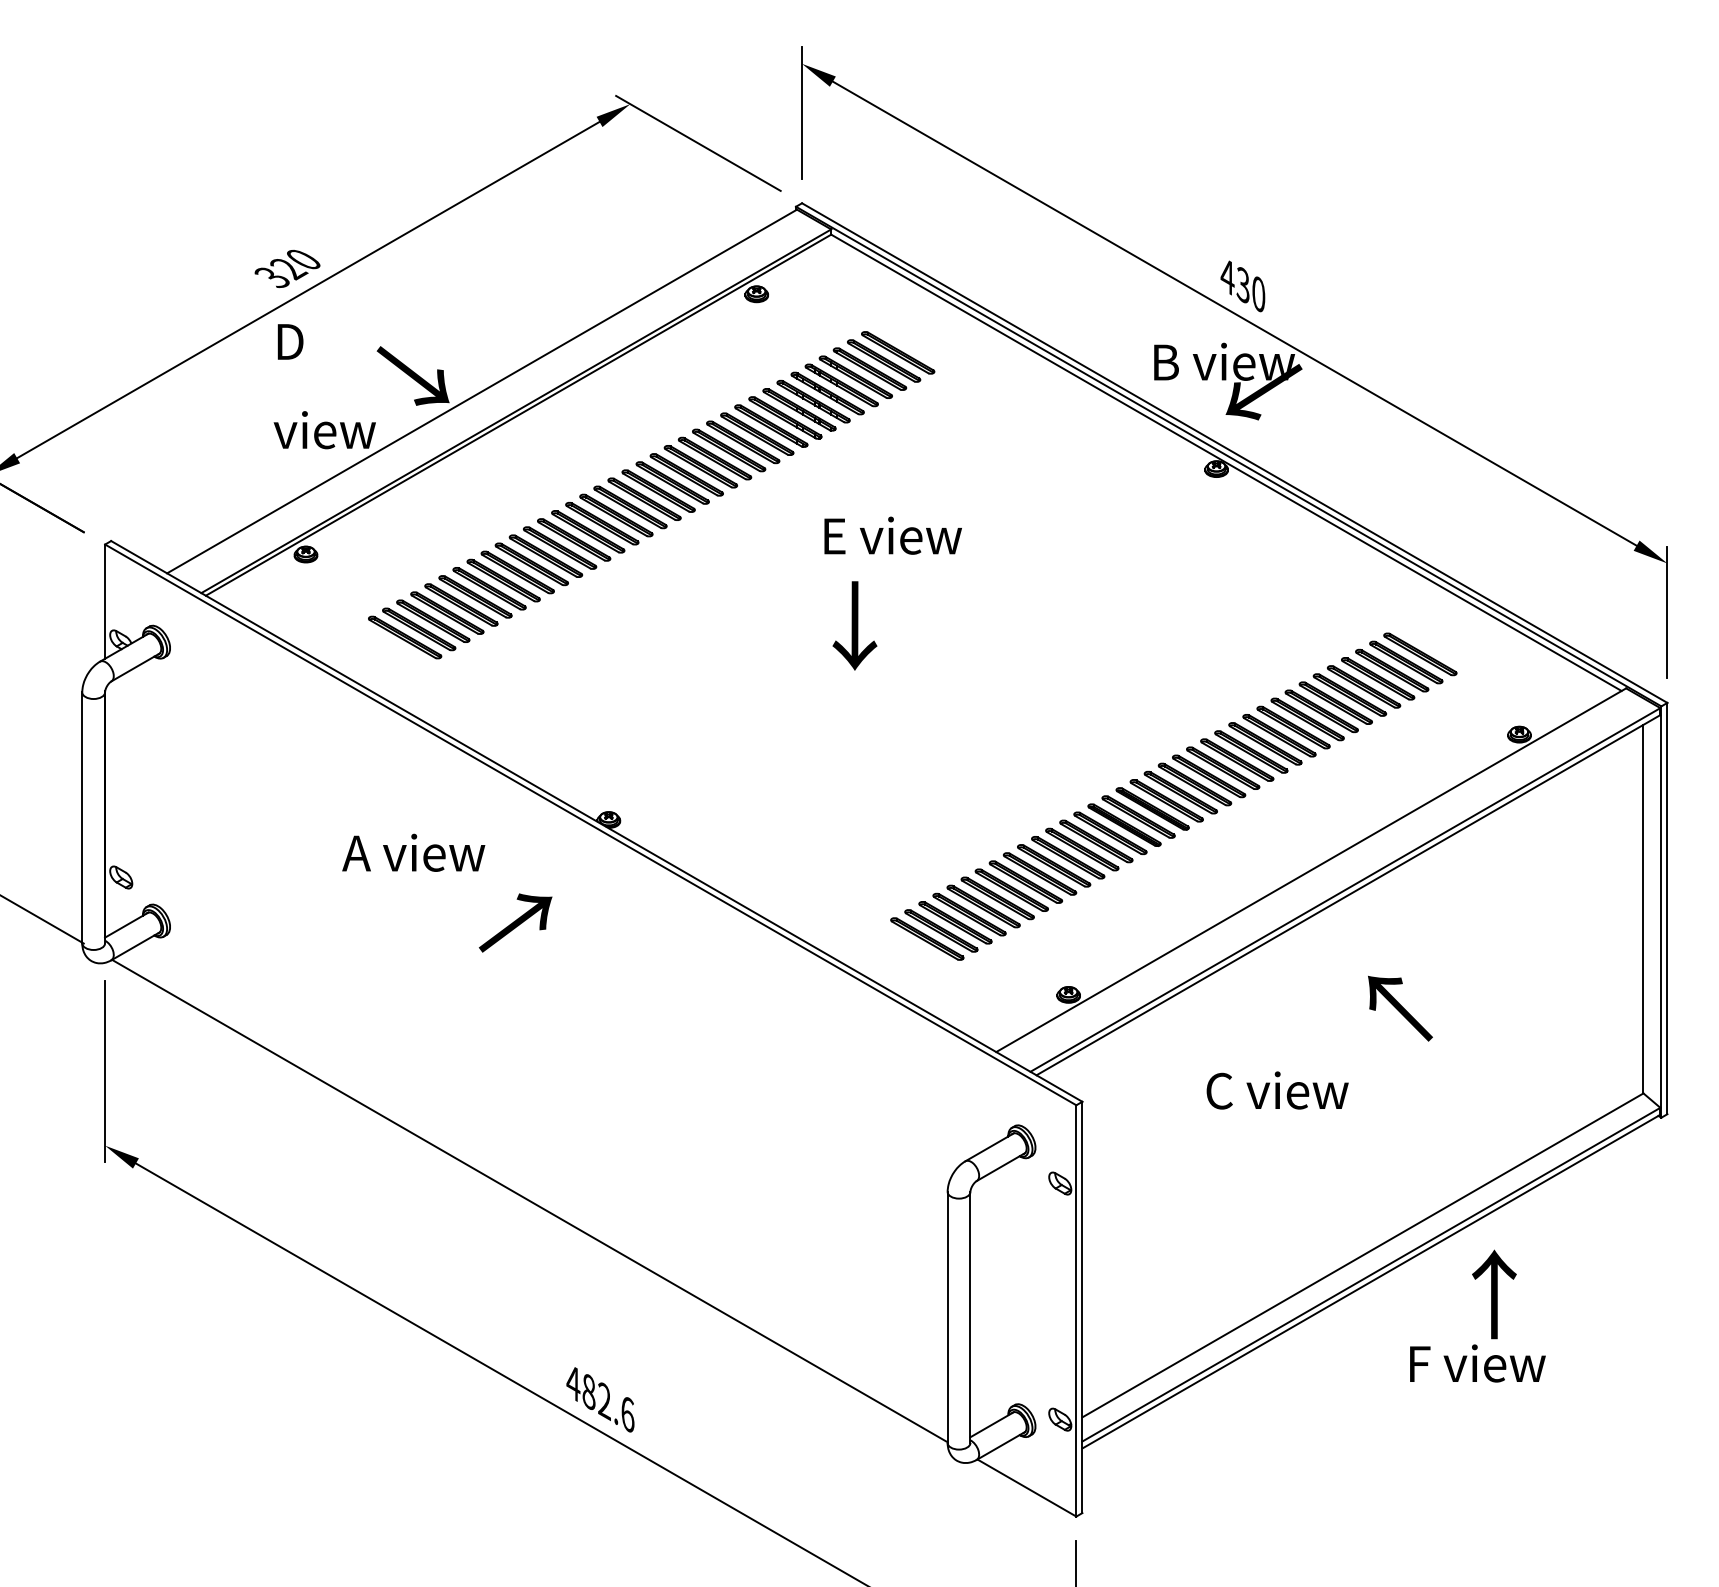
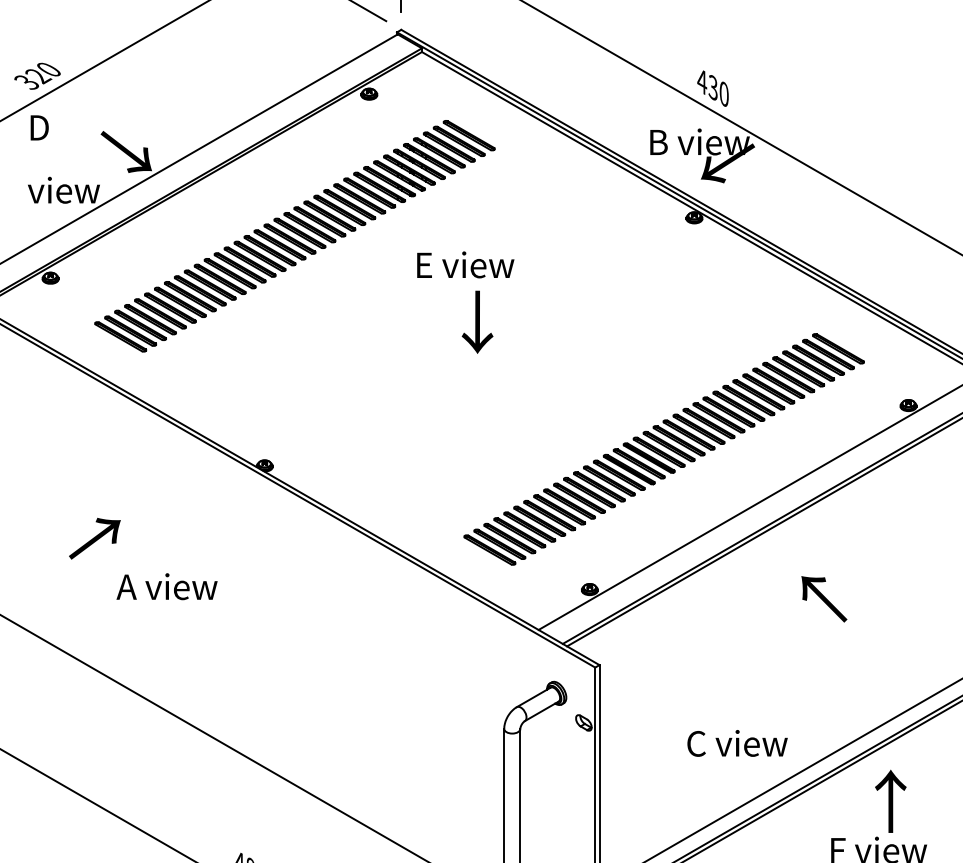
text: (854, 625) -> (477, 322), moved
text: (413, 852) -> (166, 586), moved
text: (515, 922) -> (94, 538), moved
text: (1277, 1090) -> (737, 743), moved

